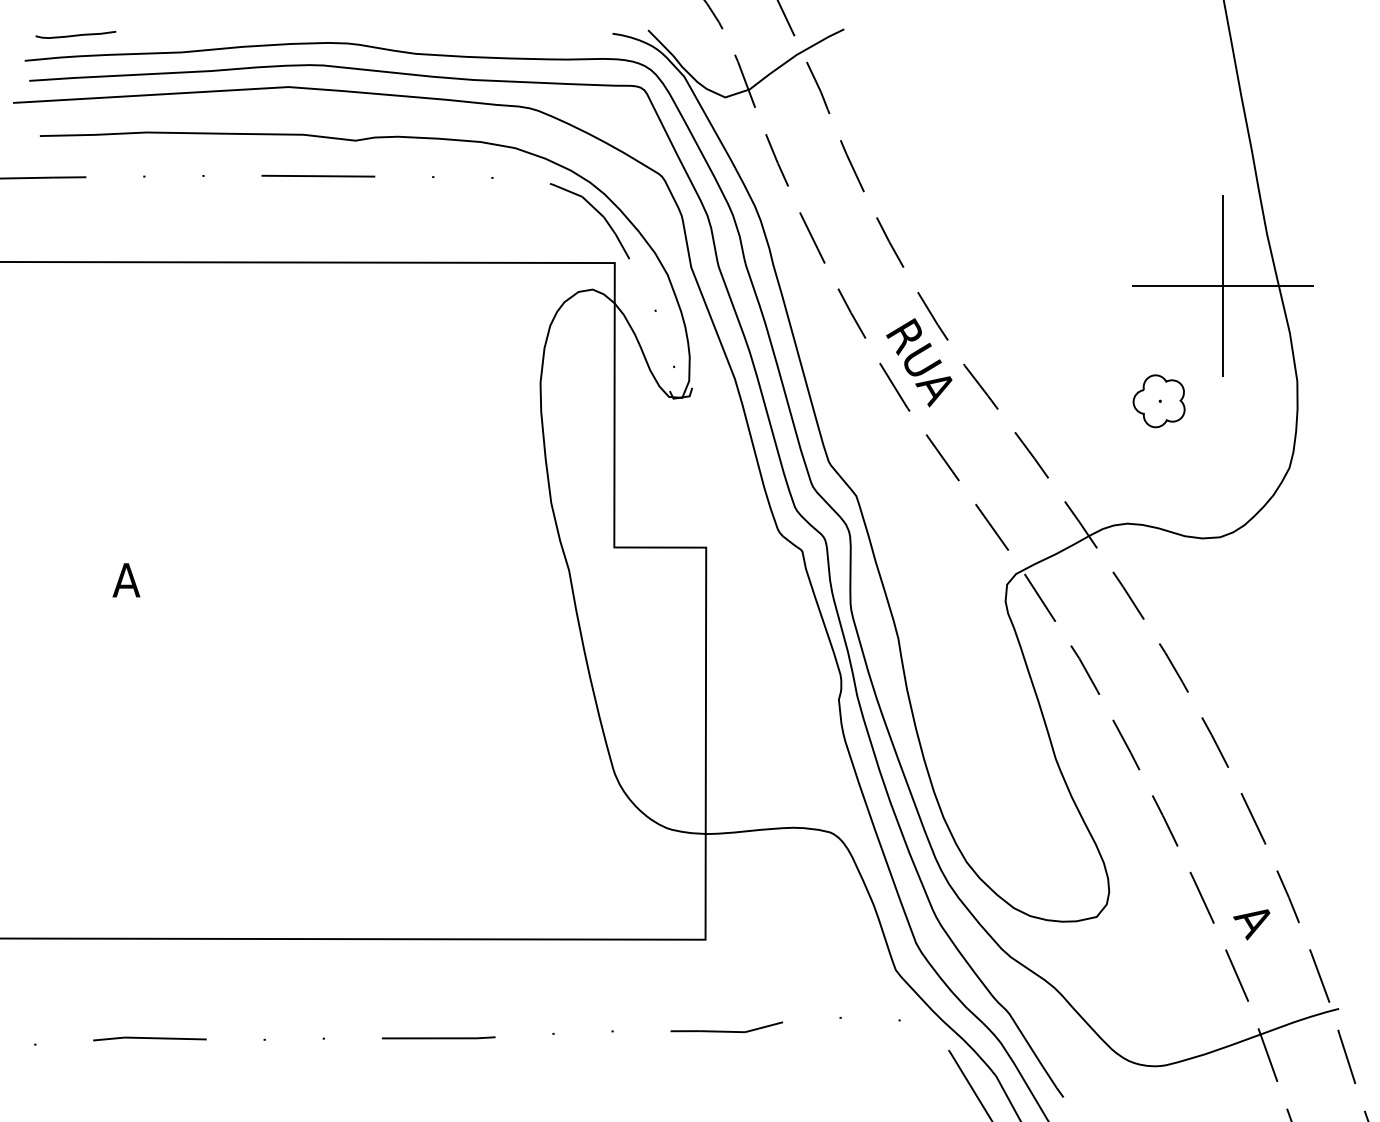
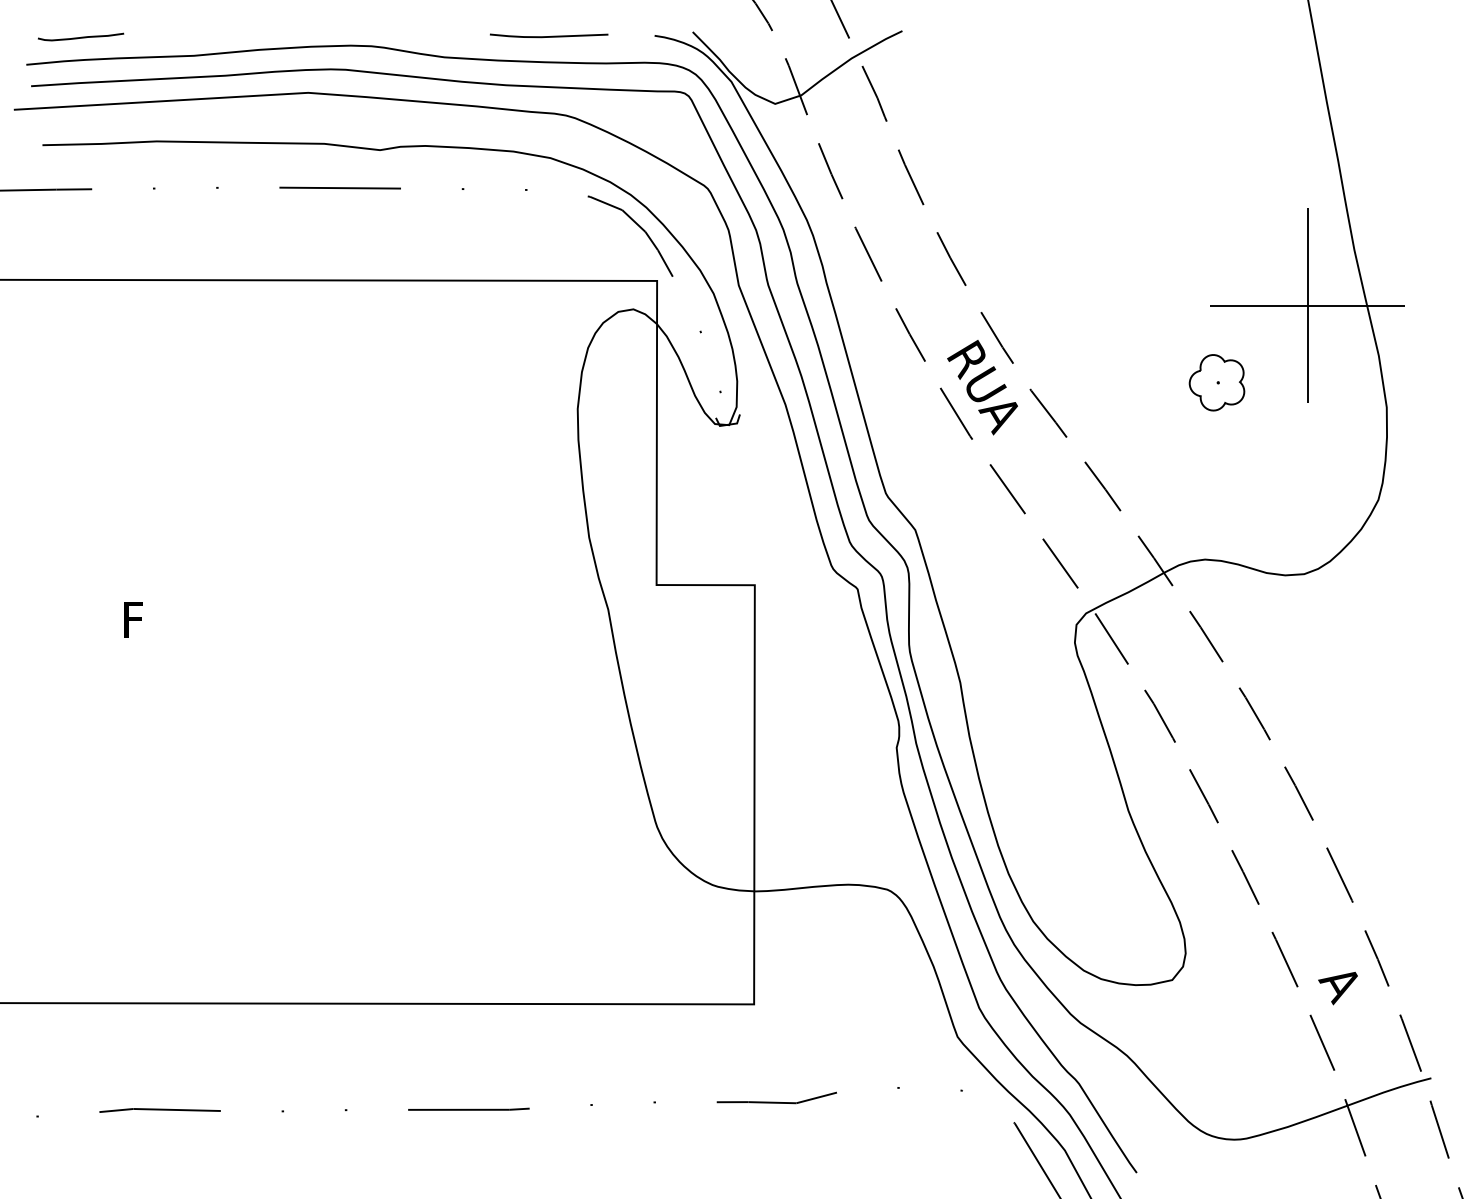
line: (514, 34) -> (549, 36), added
part: (1158, 401) -> (1216, 382), moved
text: (125, 580) -> (134, 620), A -> F

